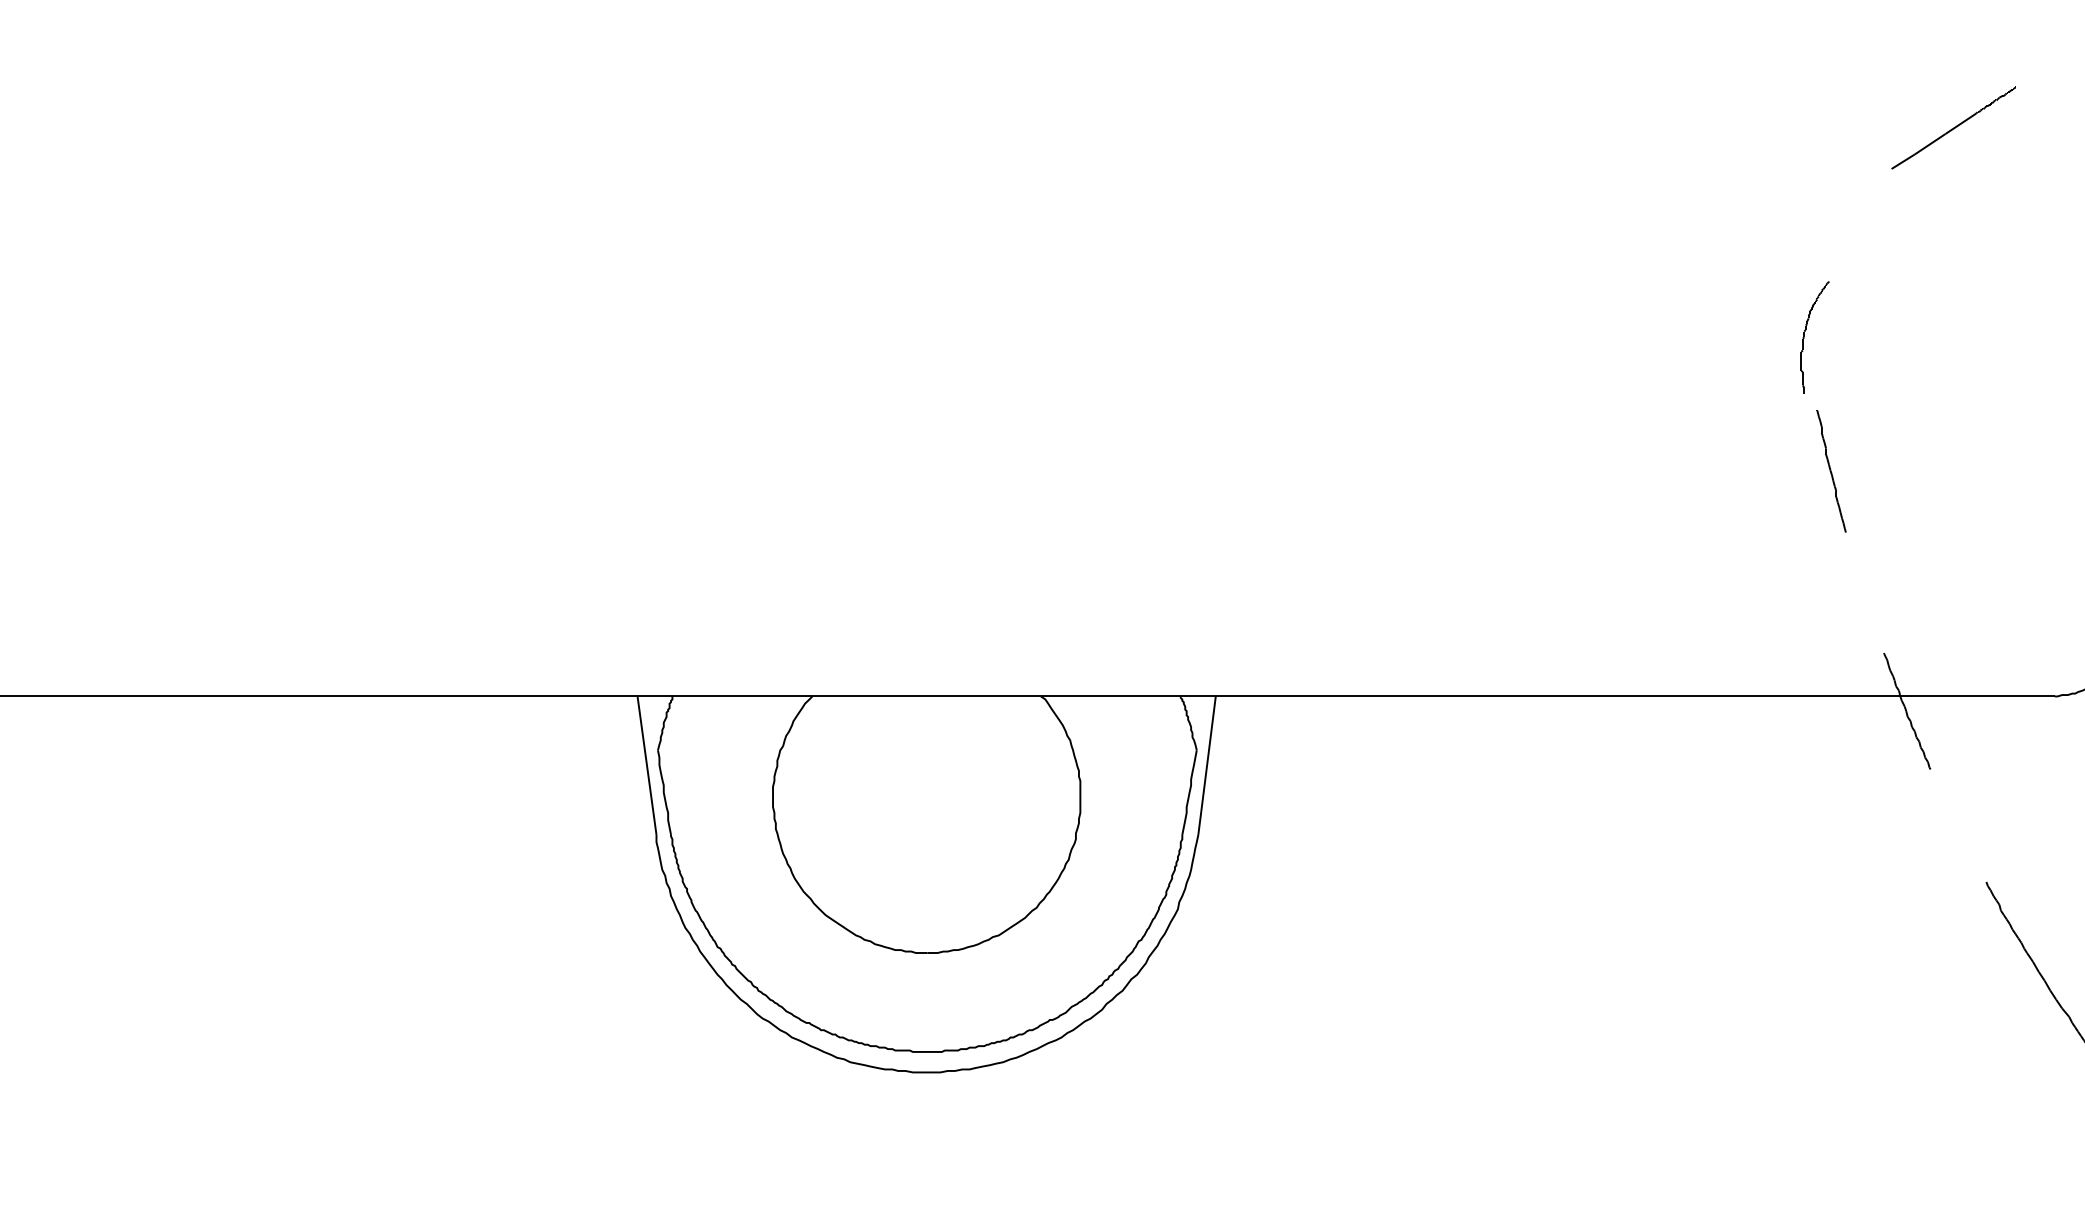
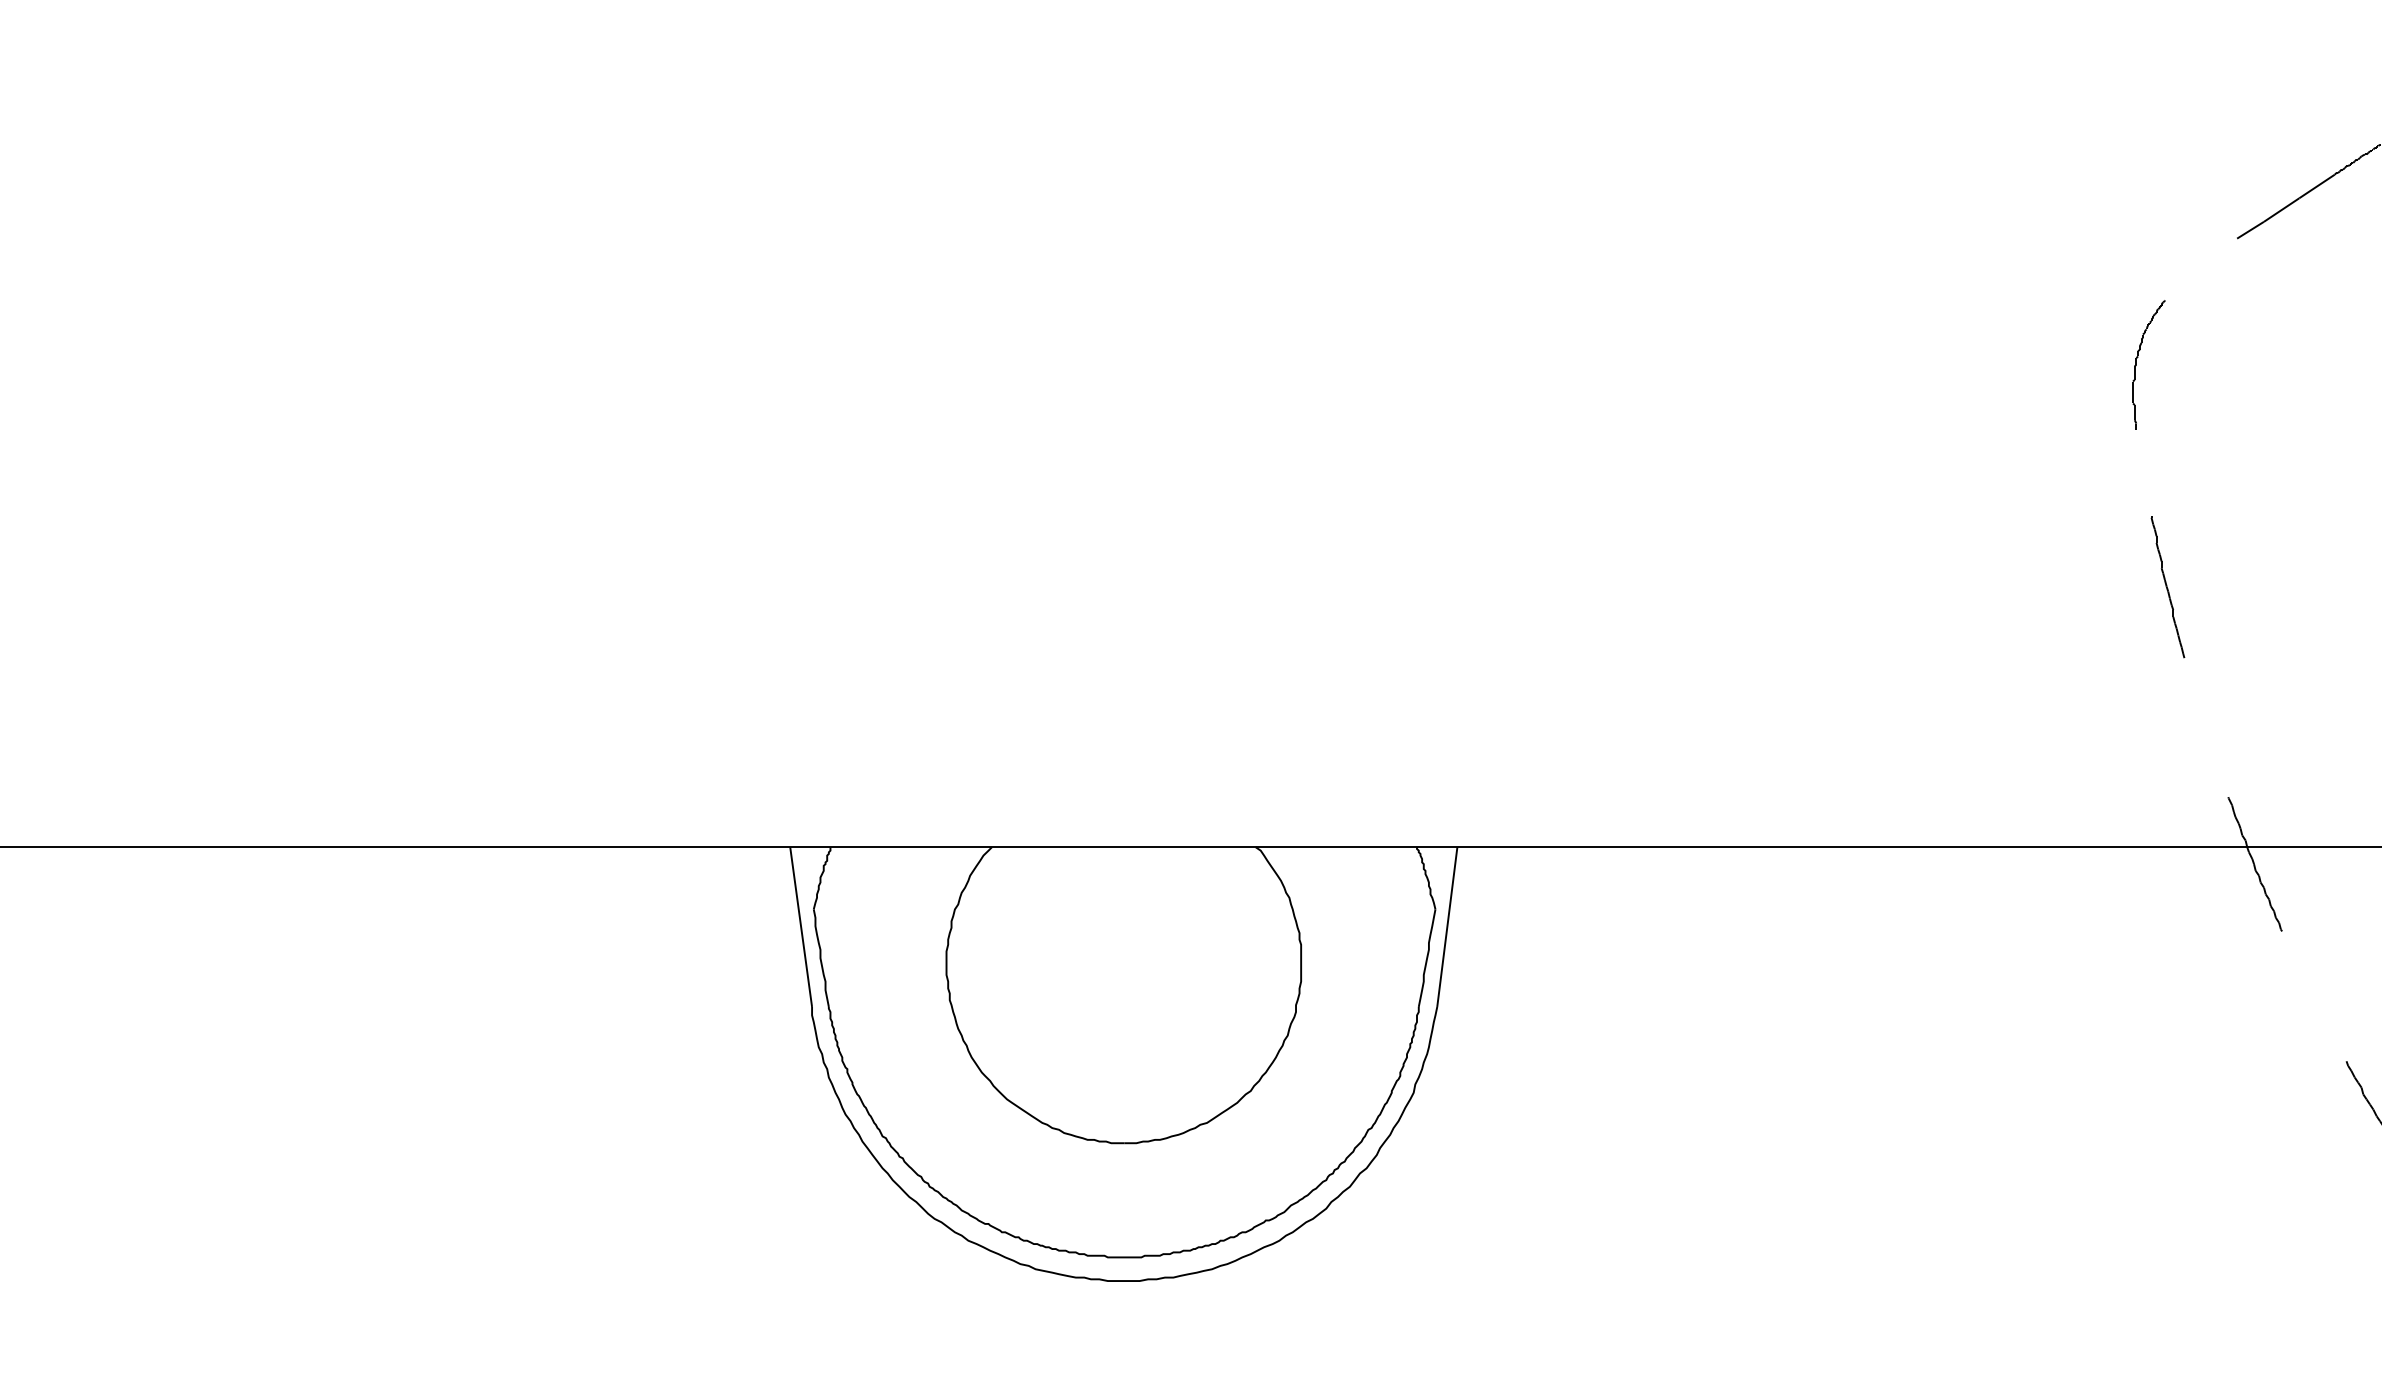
curve: (1804, 337) -> (2136, 364), moved

